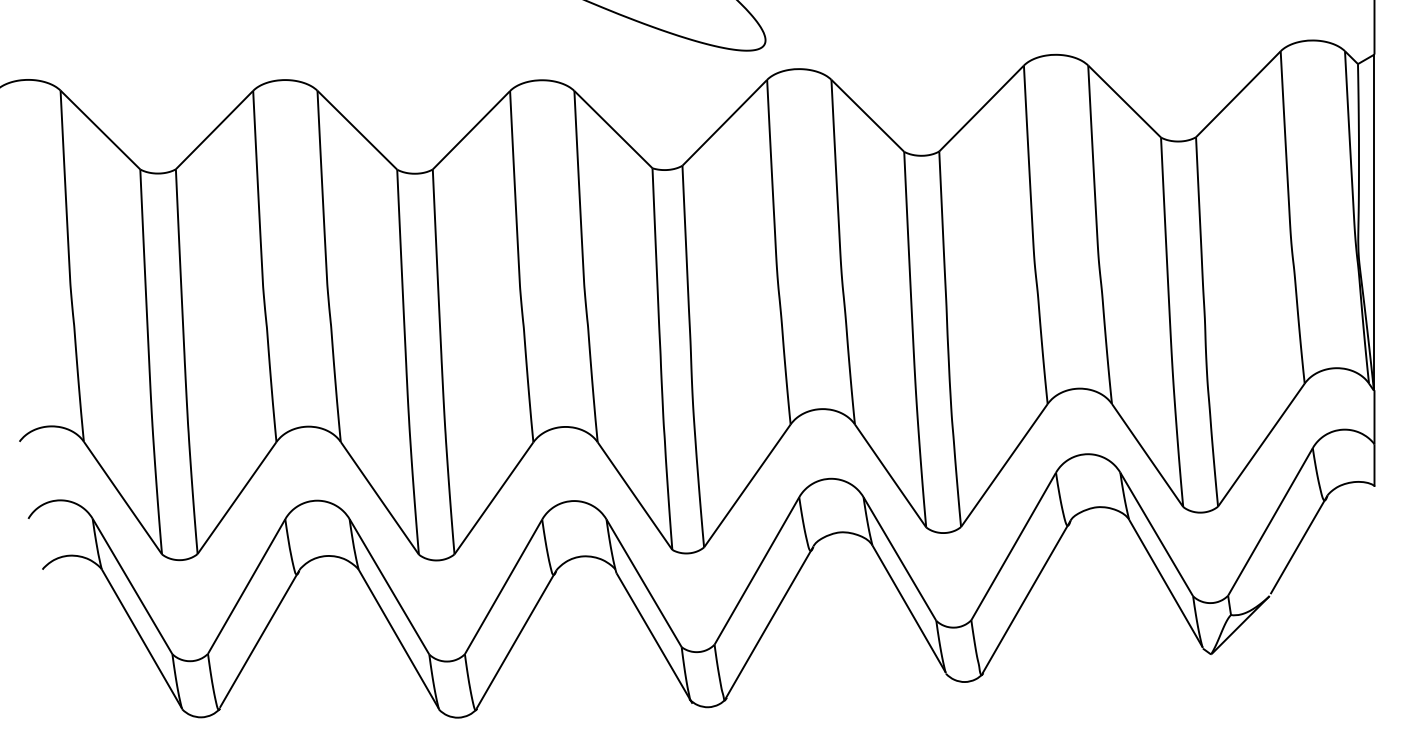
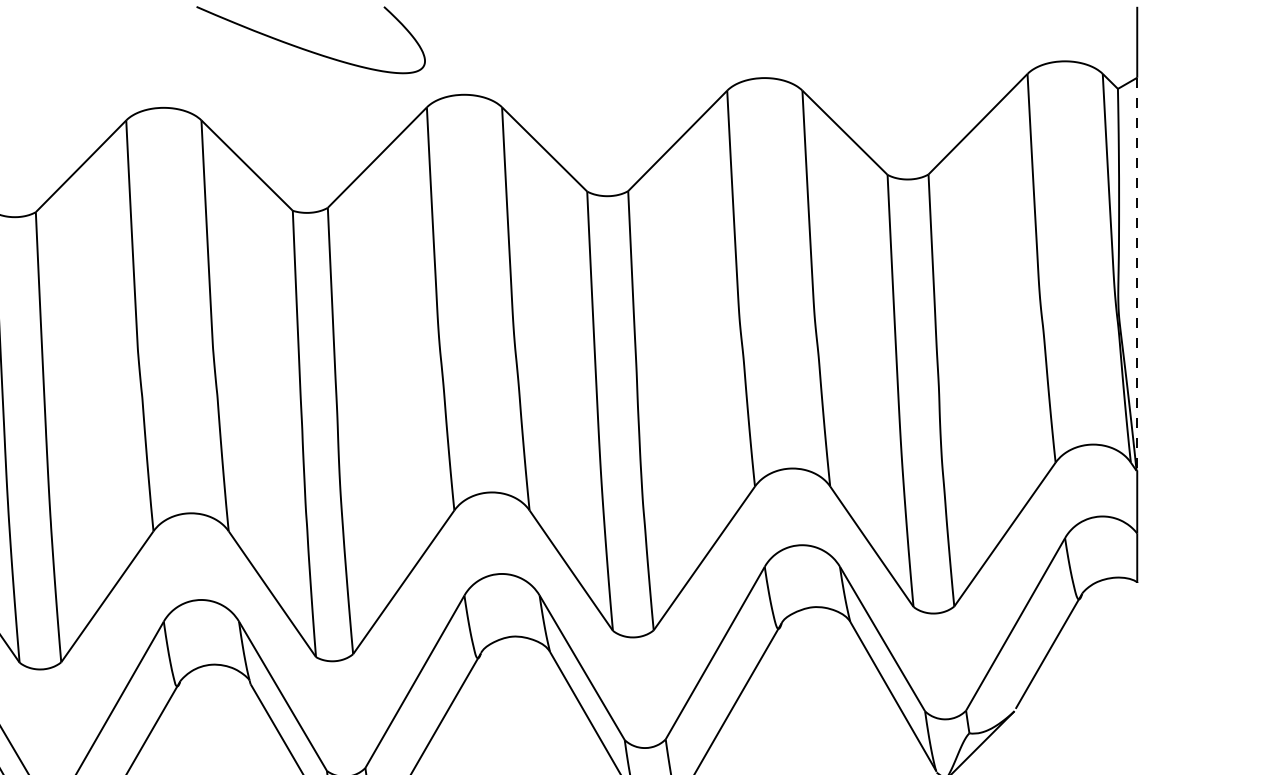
line: (1374, 222) -> (1137, 274), solid -> dashed

